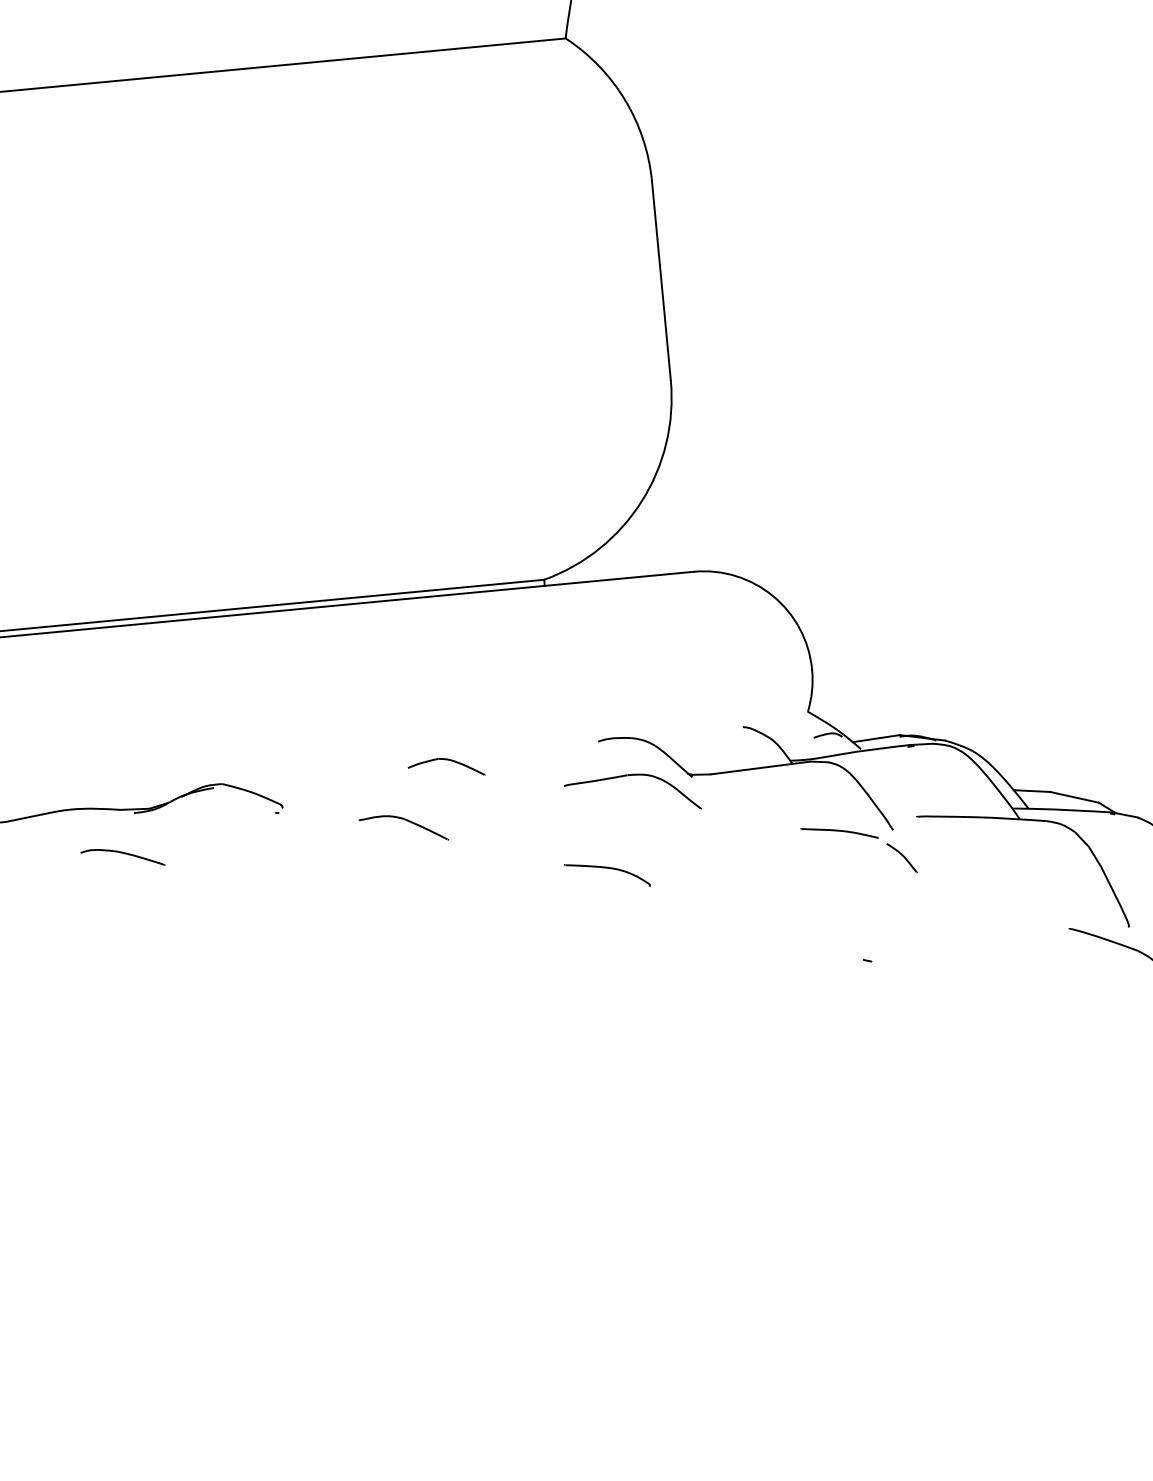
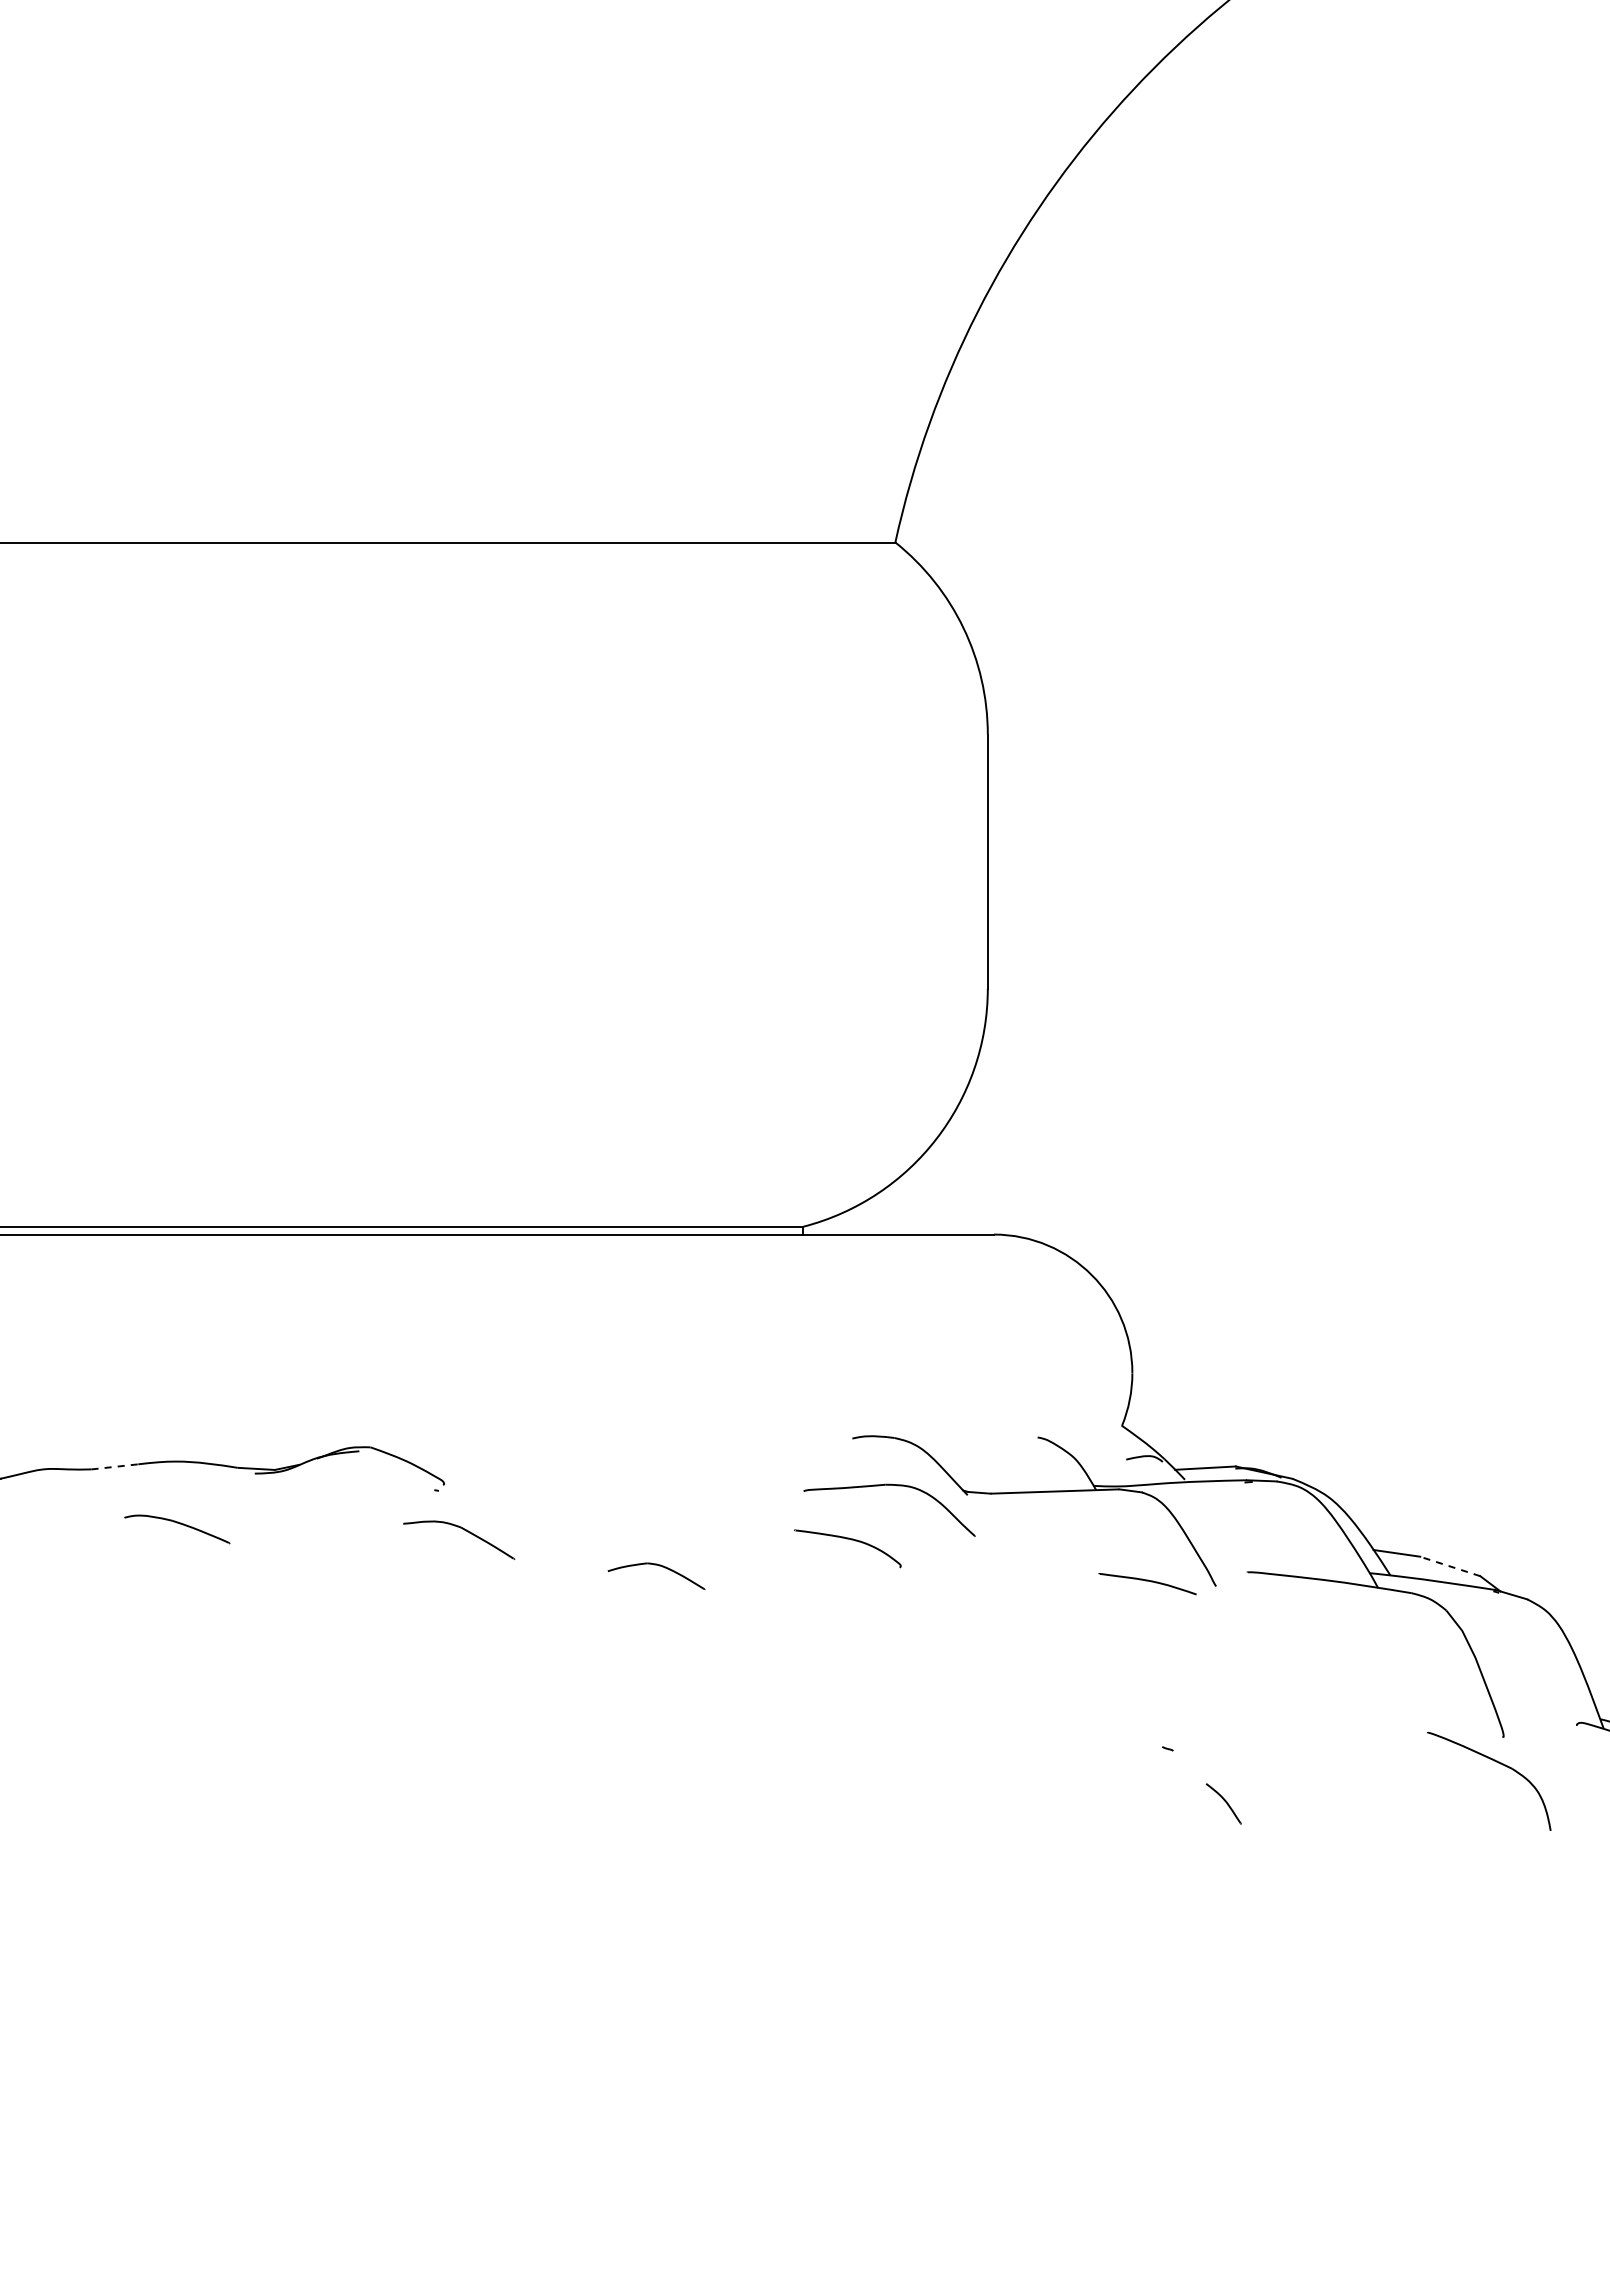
part: (447, 760) -> (659, 1566), moved
line: (1074, 797) -> (1450, 1566), solid -> dashed
line: (23, 817) -> (114, 1466), solid -> dashed
part: (408, 821) -> (465, 1531), moved
curve: (902, 856) -> (1224, 1801), moved
part: (123, 858) -> (177, 1529), moved
part: (609, 868) -> (851, 1540), moved

